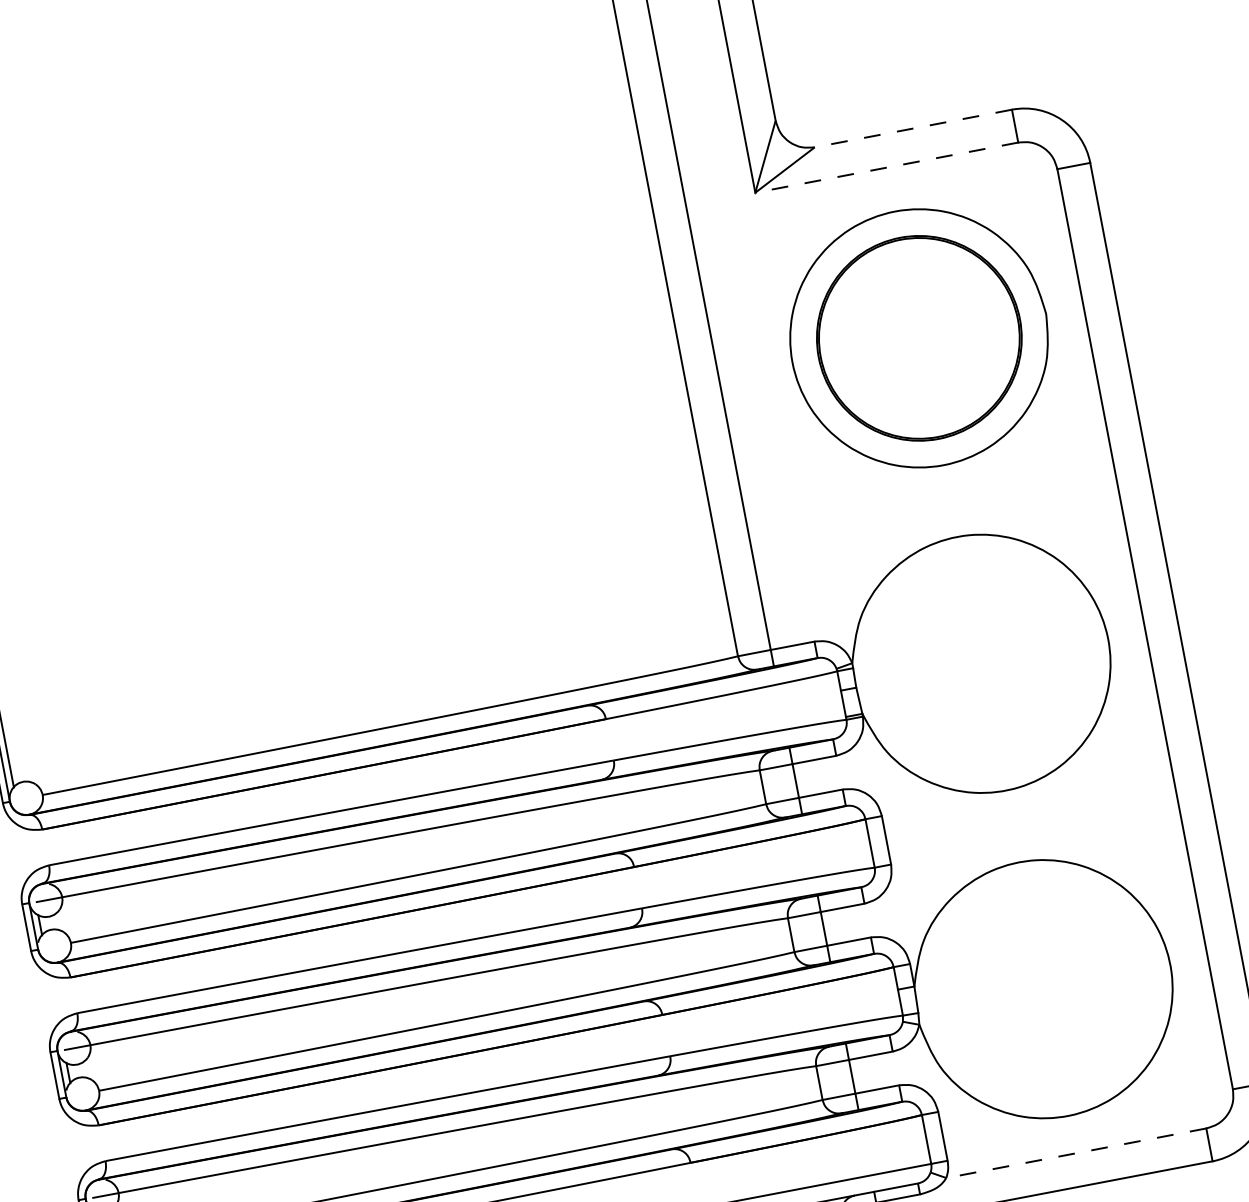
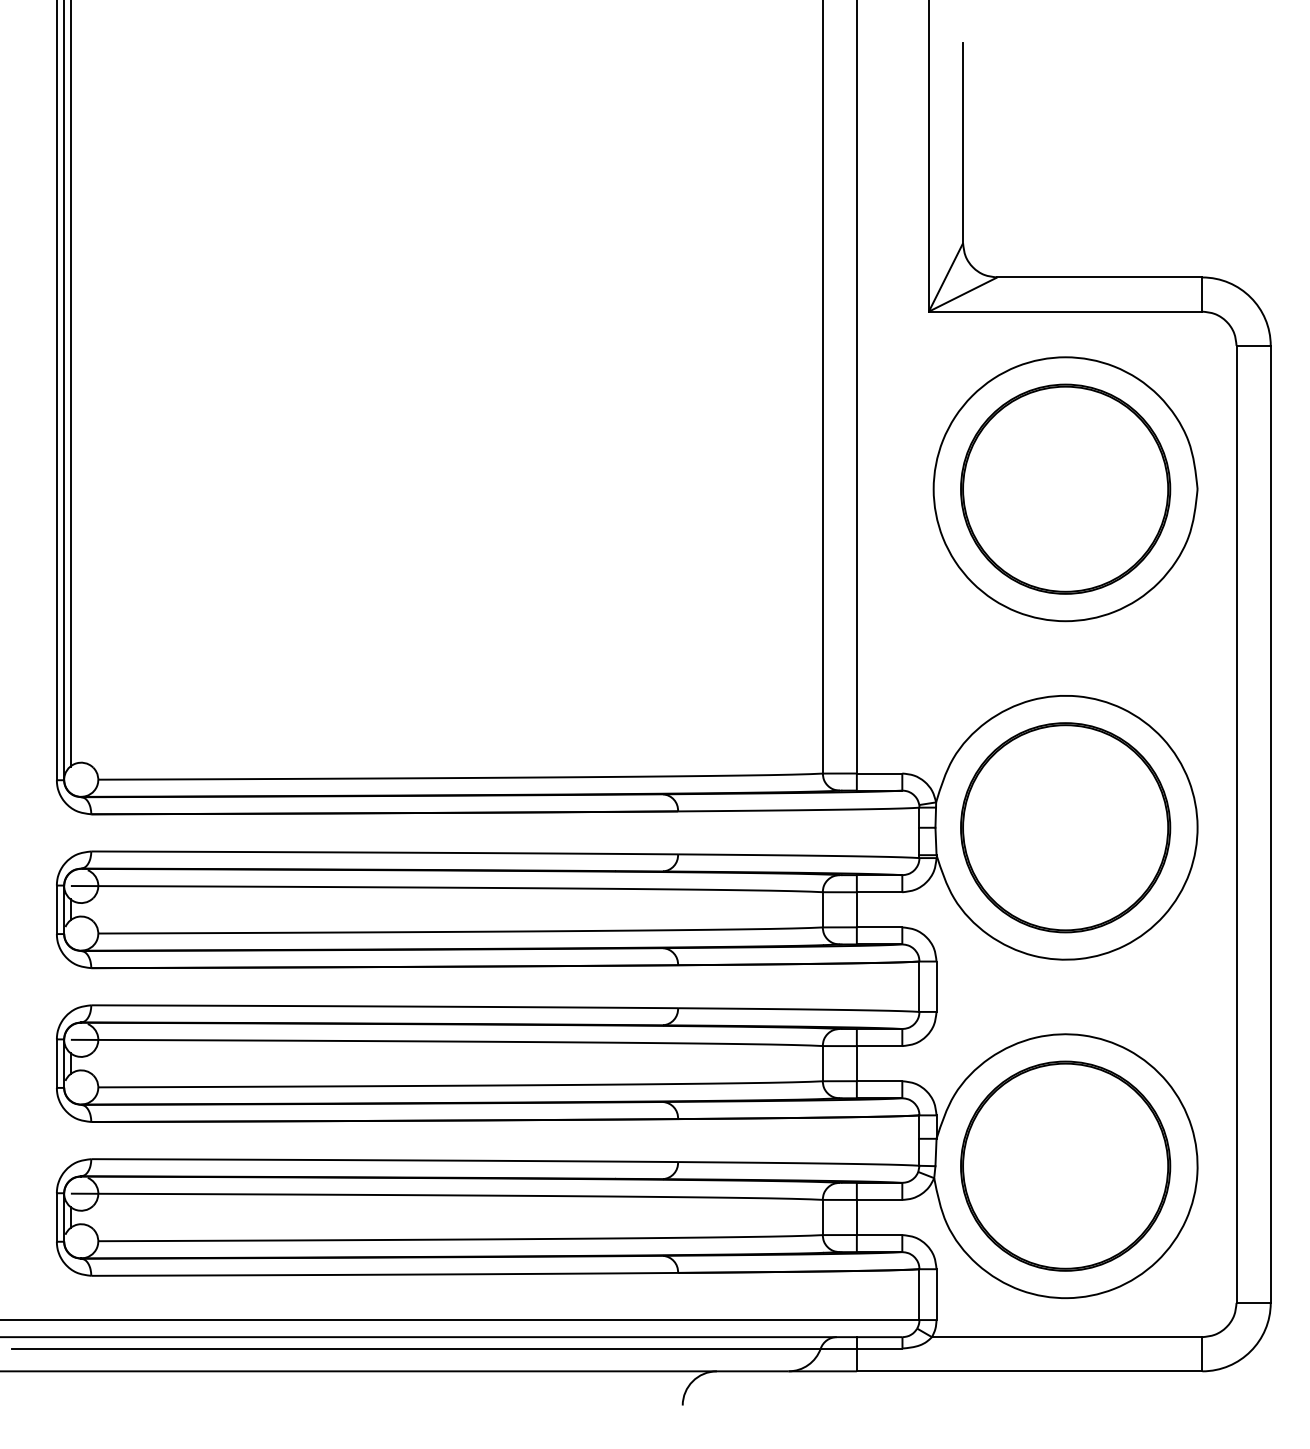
line: (913, 128) -> (1099, 277), dashed -> solid
line: (886, 167) -> (1065, 311), dashed -> solid
part: (981, 663) -> (1065, 827), added
part: (1043, 988) -> (1065, 1165), added
line: (1075, 1153) -> (1066, 1337), dashed -> solid

